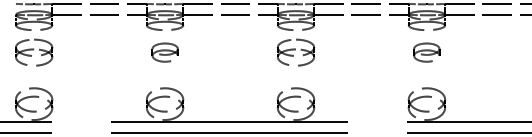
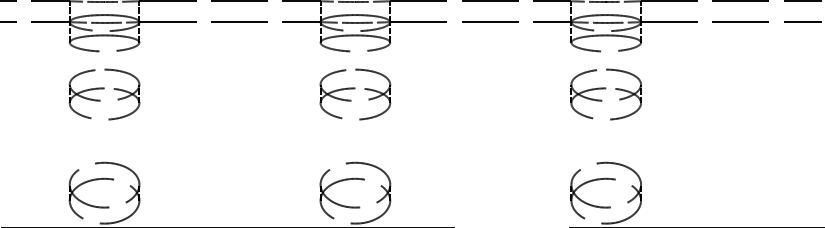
part: (165, 52) -> (105, 94), size x1.43
part: (426, 52) -> (605, 94), size x1.43

